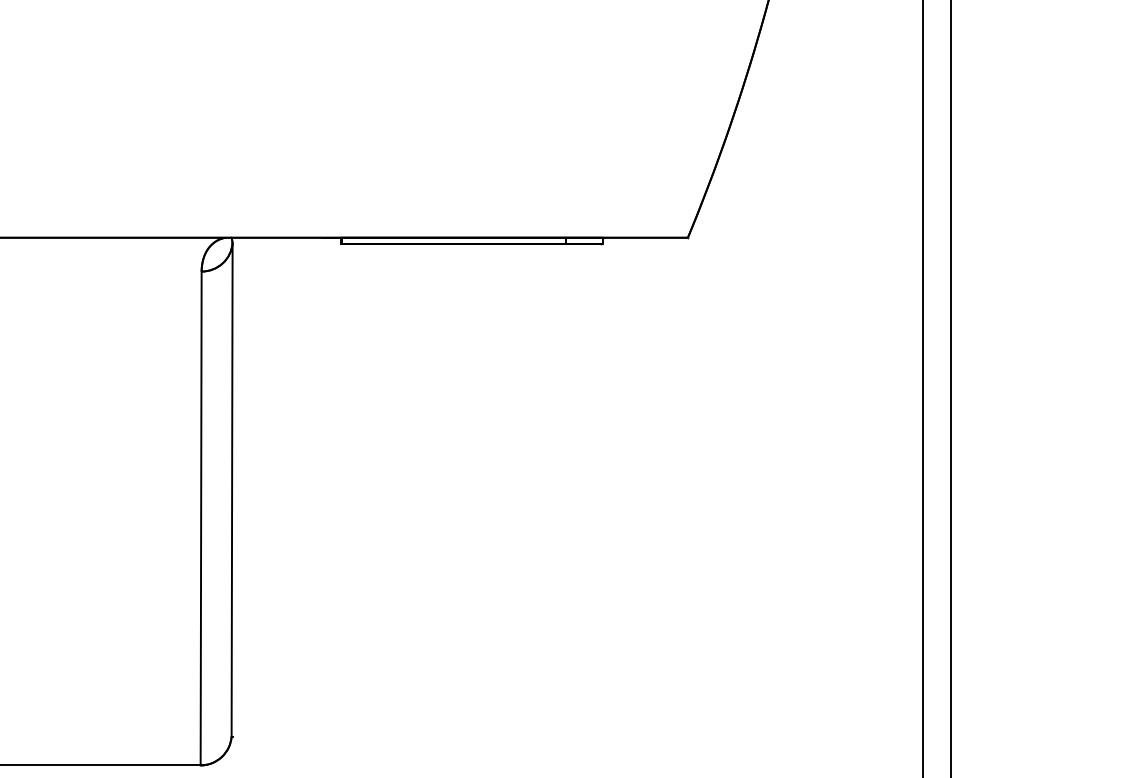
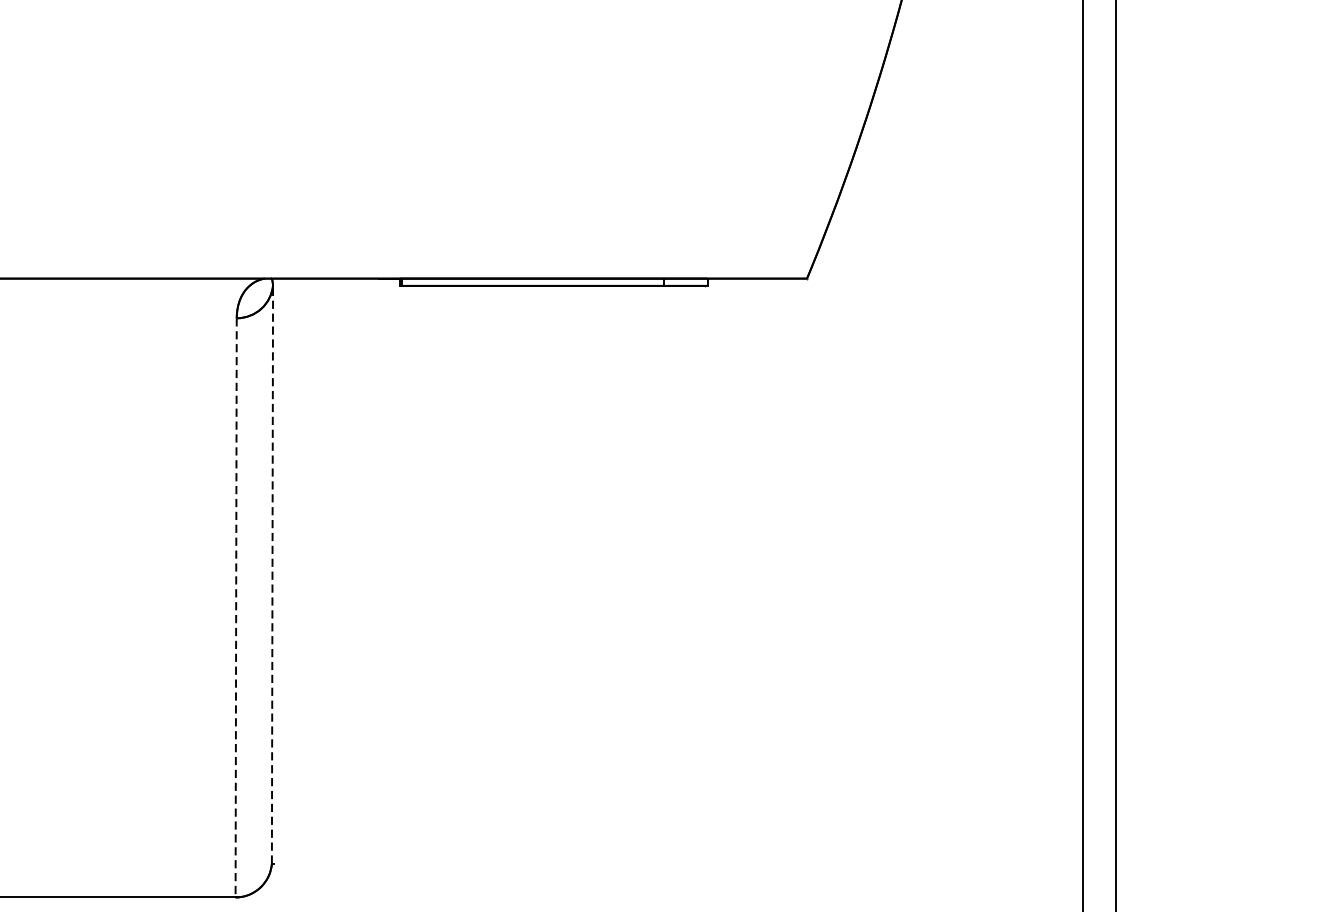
line: (232, 489) -> (272, 573), solid -> dashed
line: (201, 518) -> (236, 607), solid -> dashed

